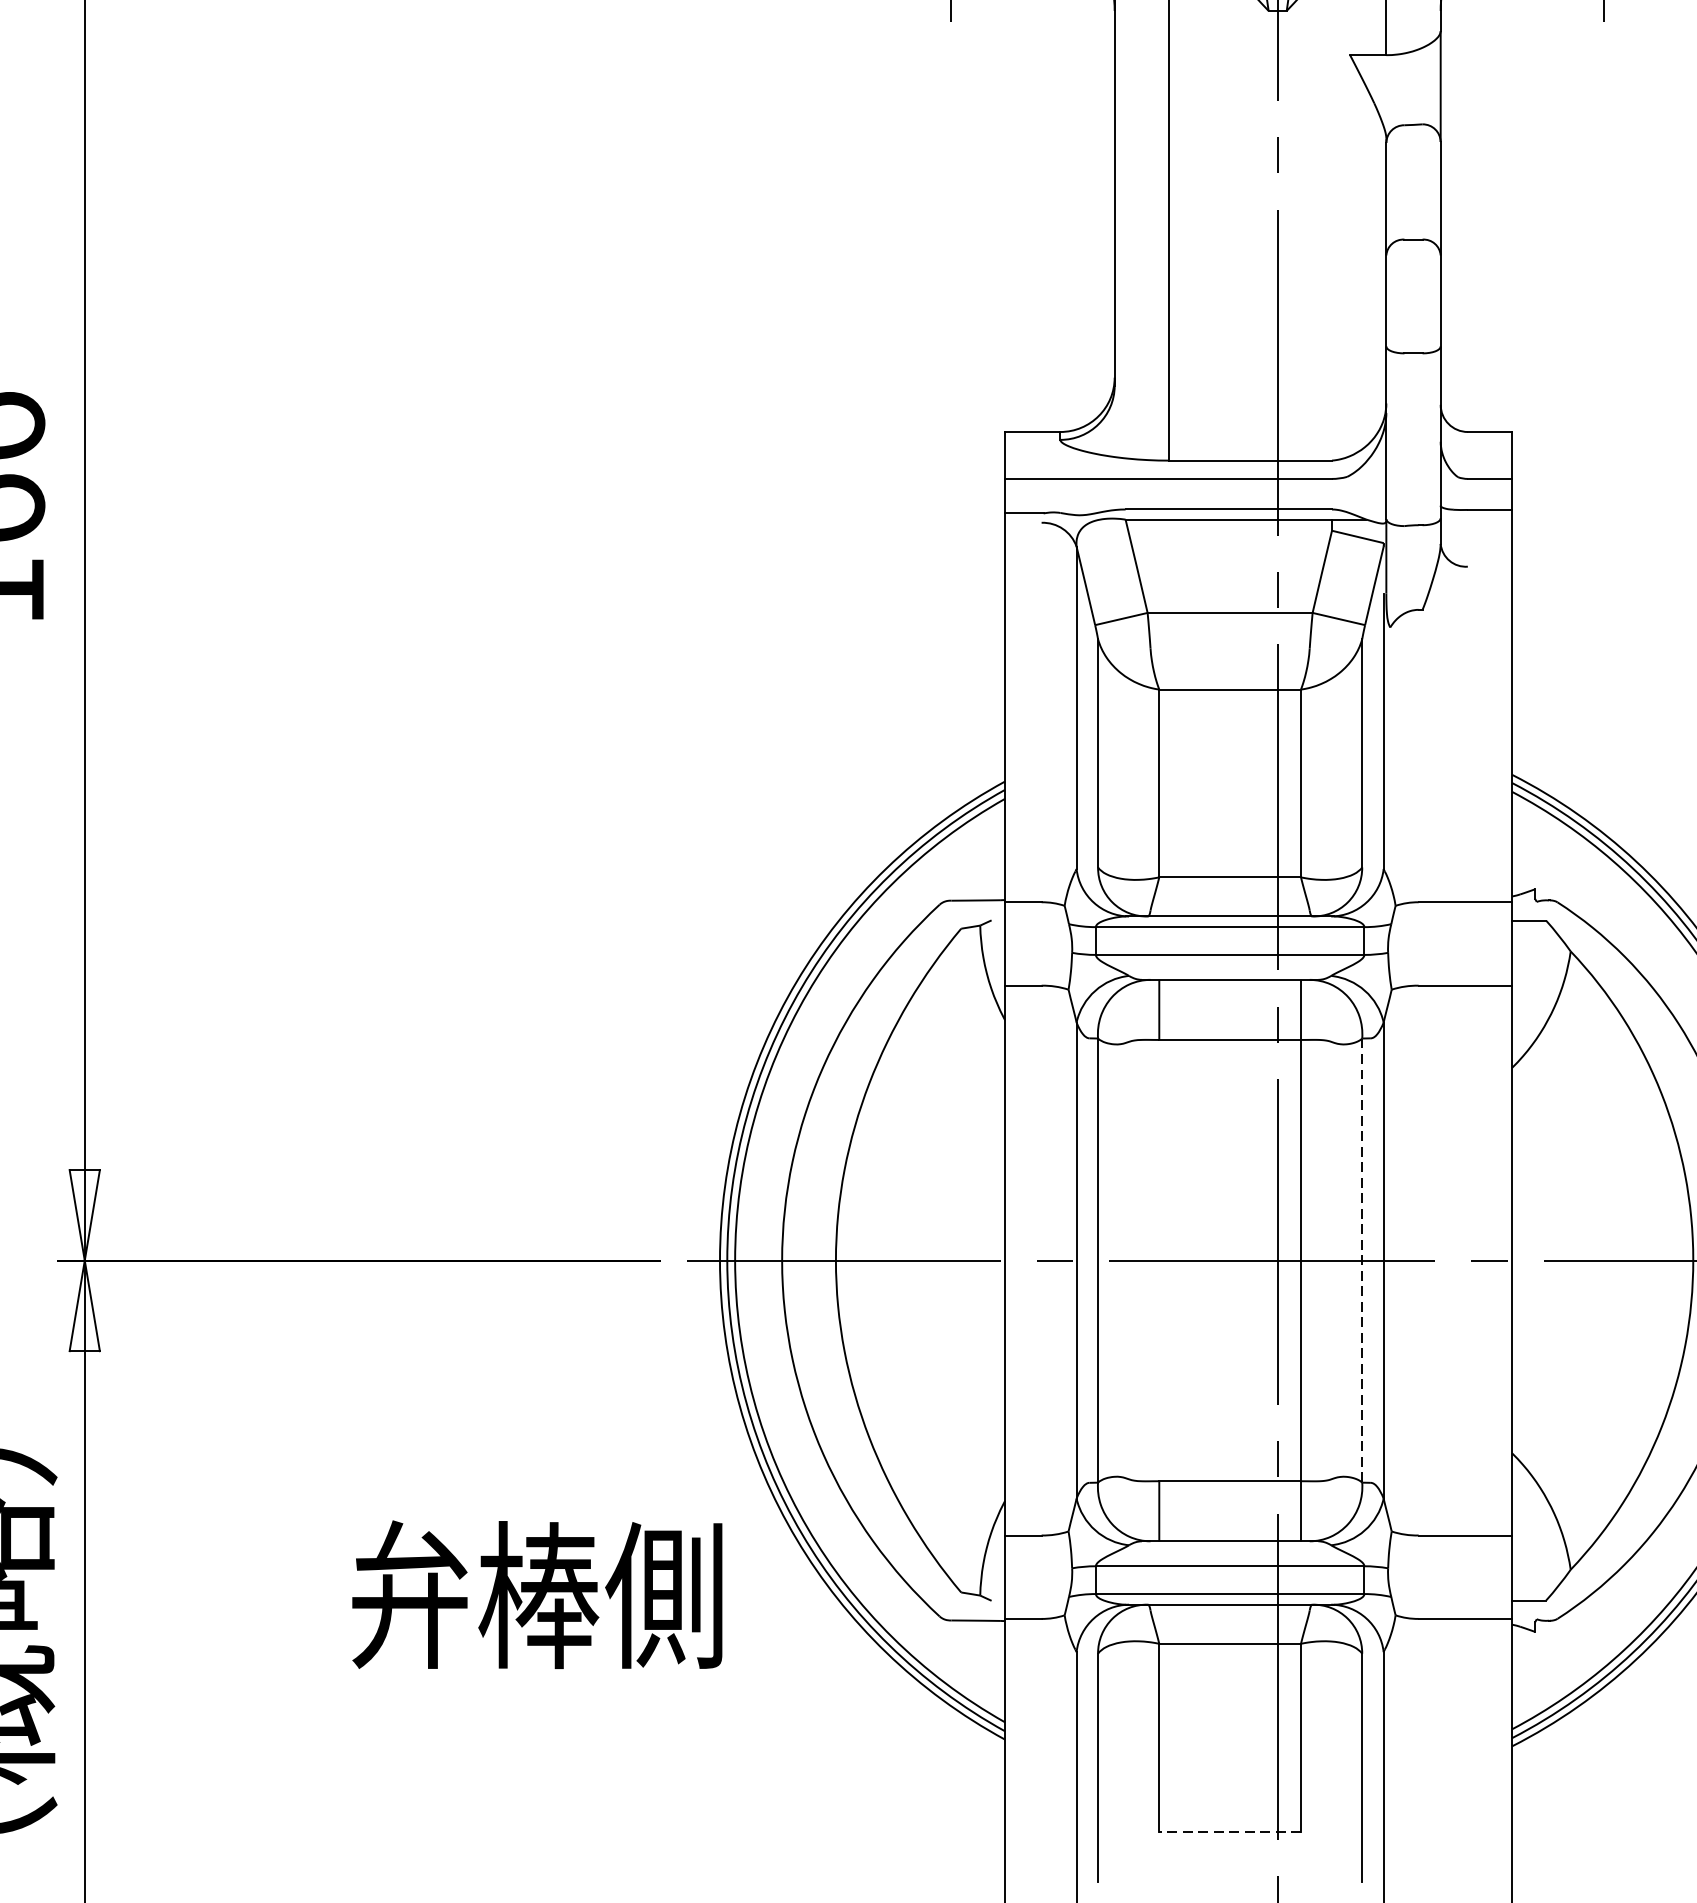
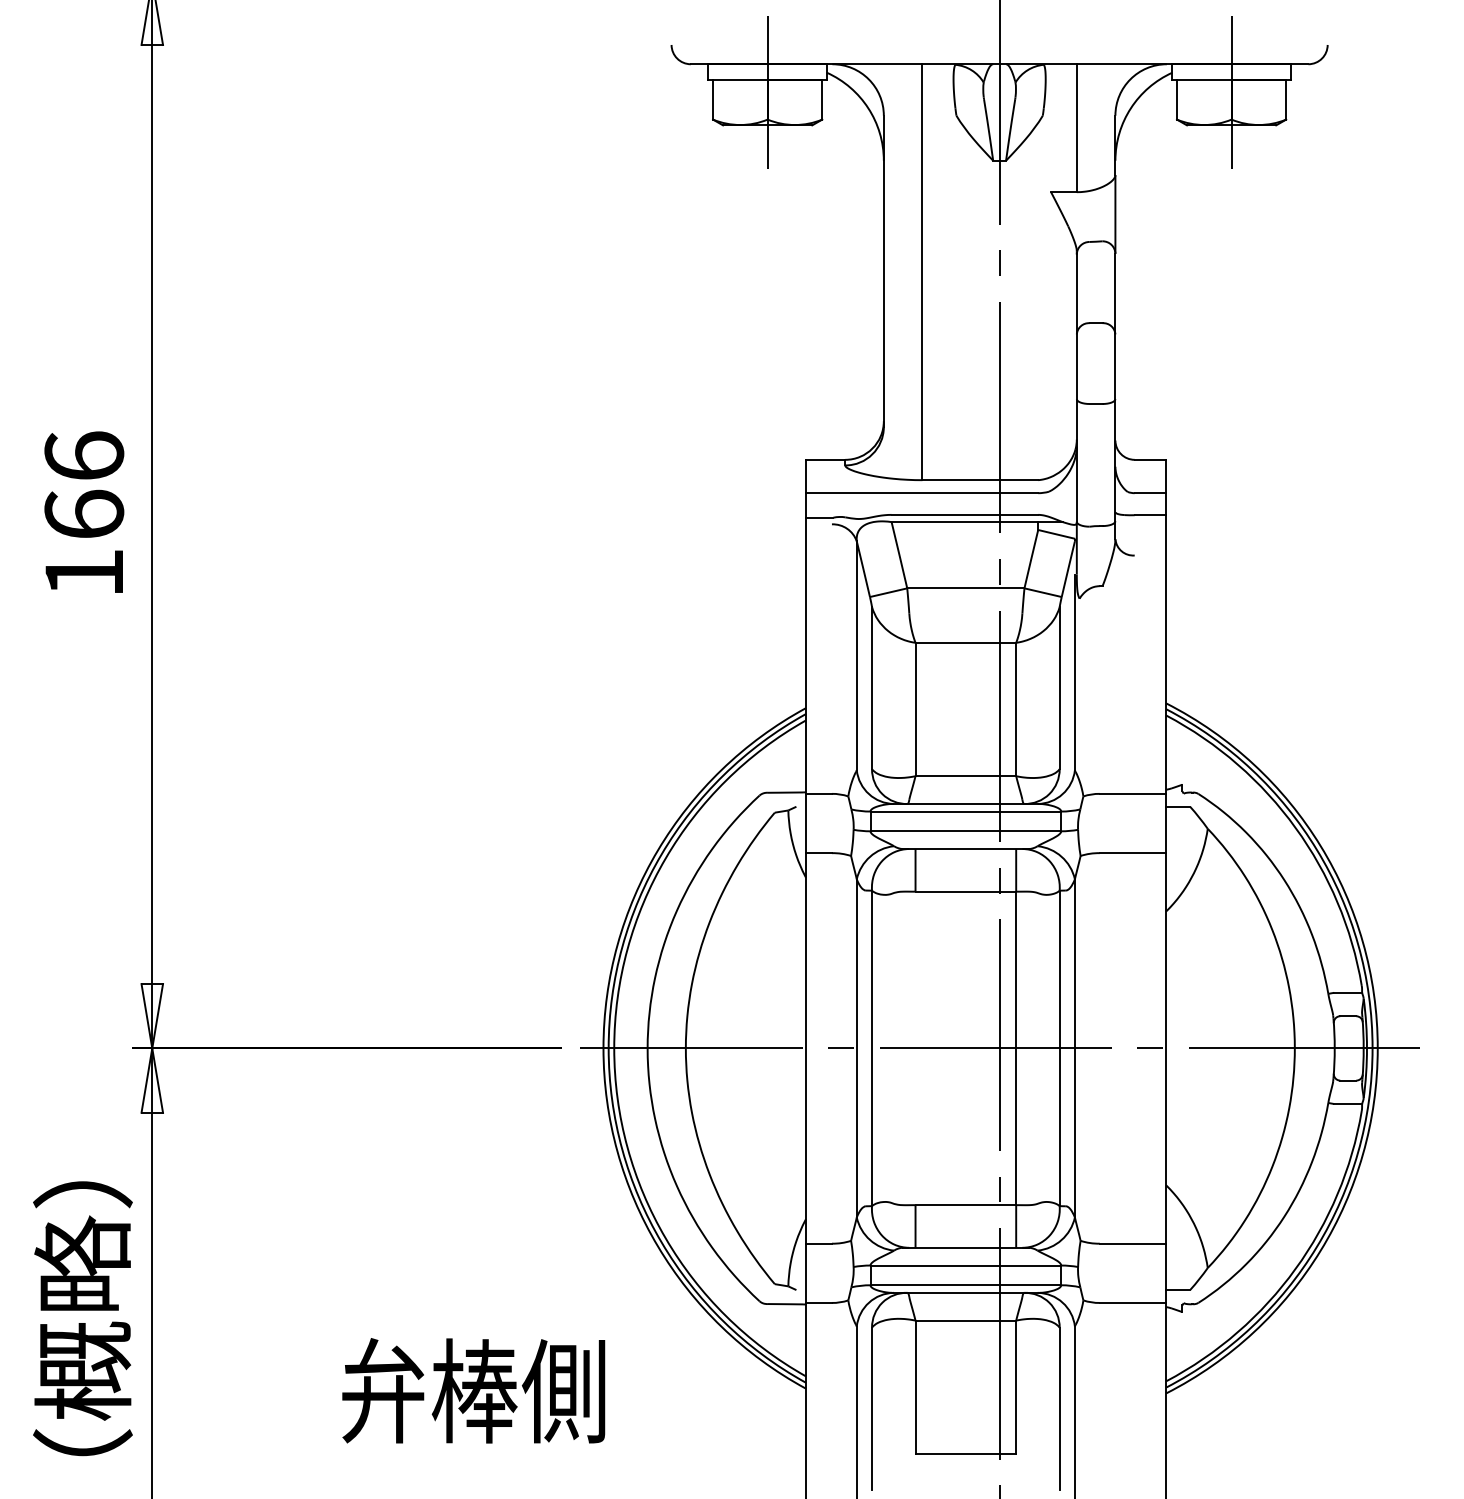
line: (1361, 1260) -> (1059, 1048), dashed -> solid
text: (536, 1594) -> (473, 1390), moved
line: (1229, 1832) -> (965, 1454), dashed -> solid

